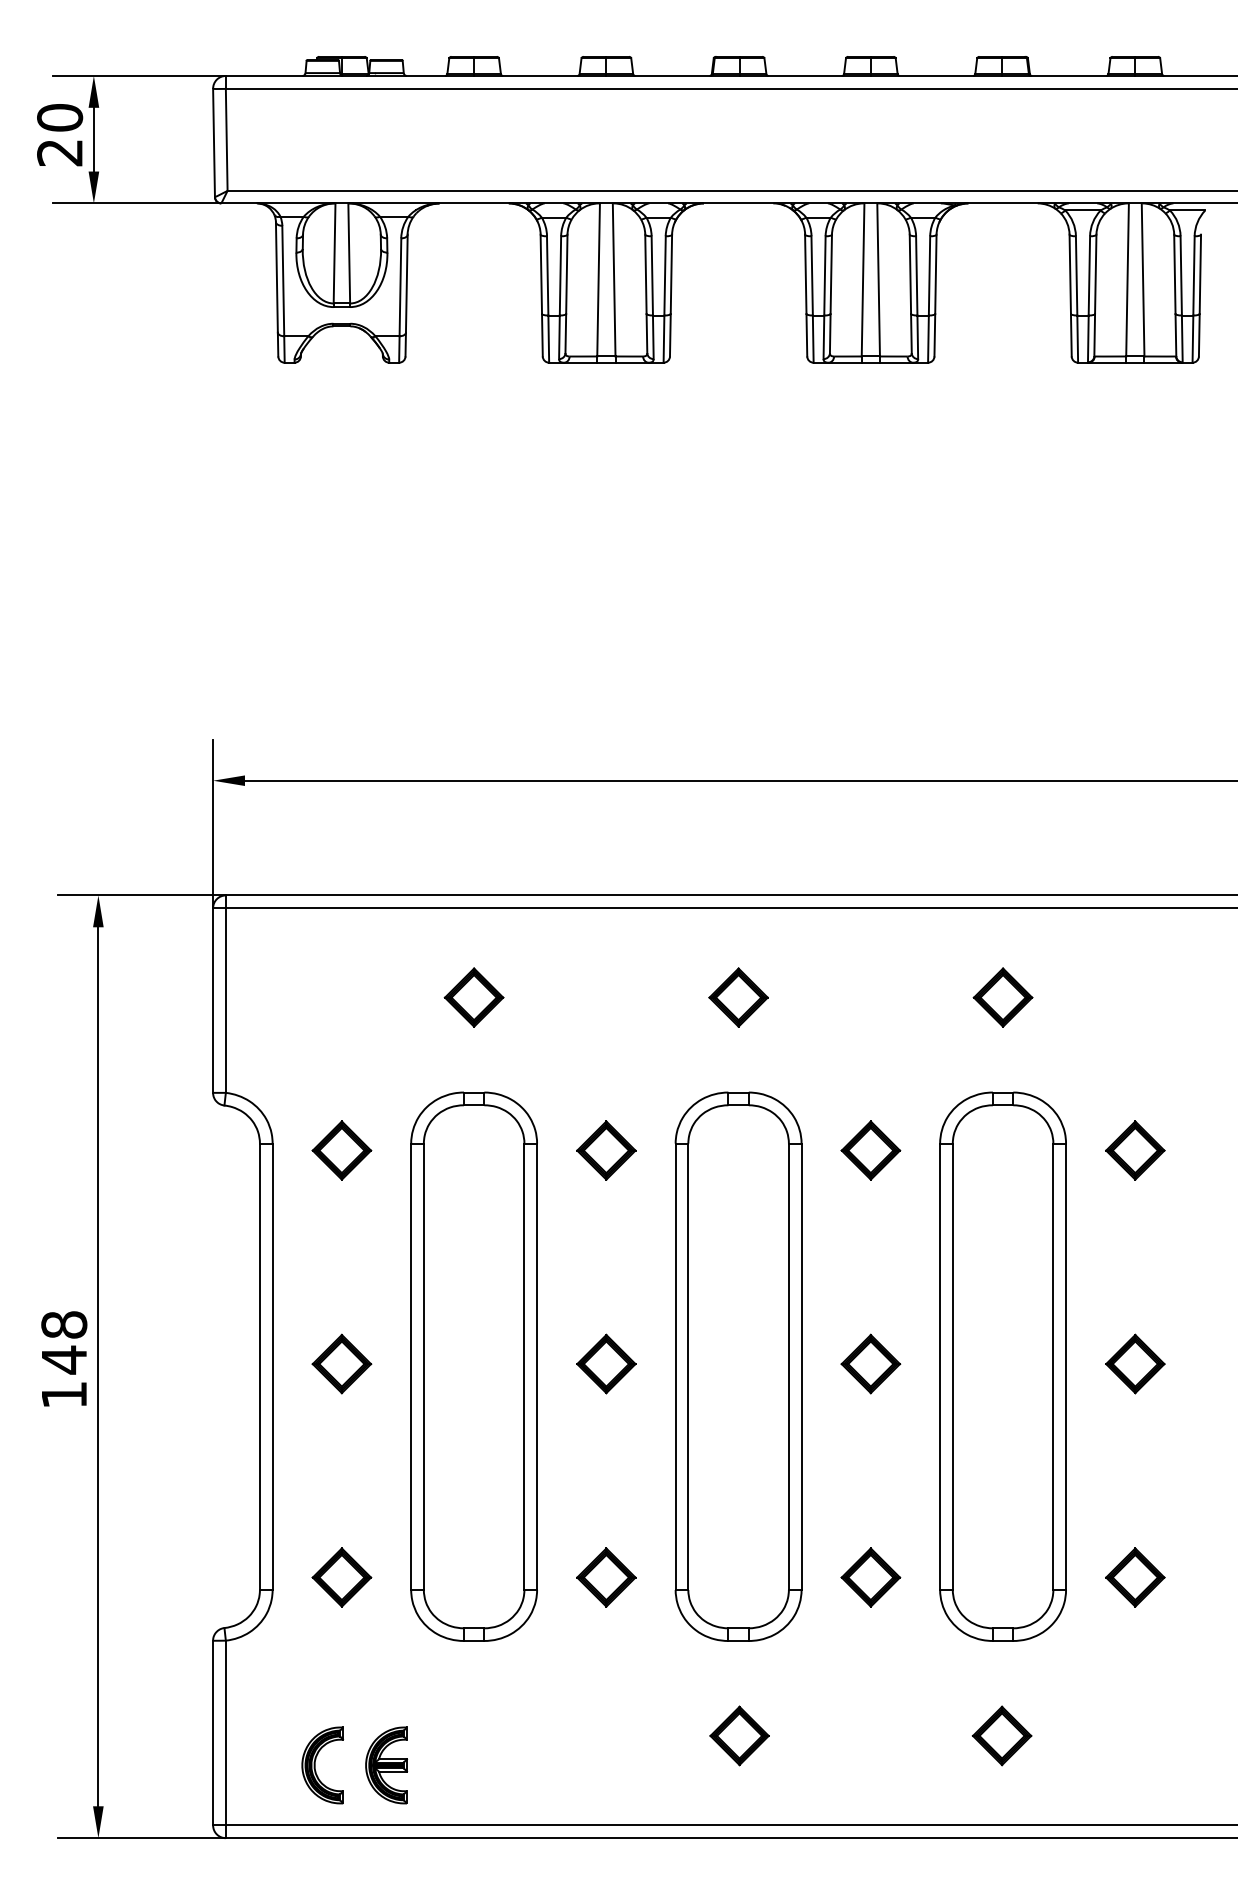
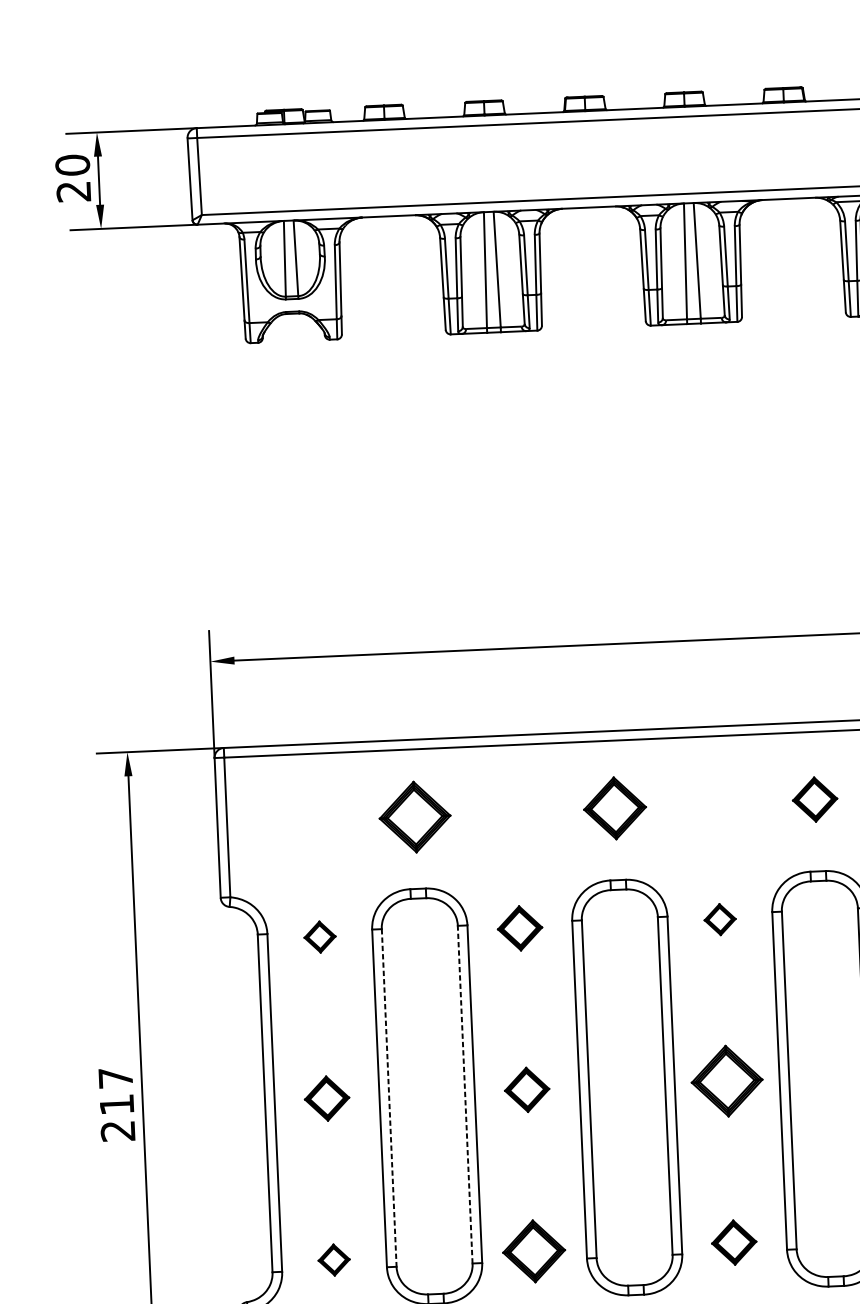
part: (473, 997) -> (414, 817), size x1.6
part: (738, 997) -> (614, 808), size x1.4
part: (341, 1150) -> (319, 937), size x0.7
part: (870, 1150) -> (719, 919), size x0.7
text: (64, 1359) -> (117, 1104), 148 -> 217
part: (870, 1363) -> (726, 1080), size x1.6
line: (524, 1366) -> (465, 1094), solid -> dashed
line: (423, 1367) -> (388, 1098), solid -> dashed
part: (341, 1577) -> (333, 1260), size x0.7
part: (606, 1577) -> (534, 1251), size x1.4

